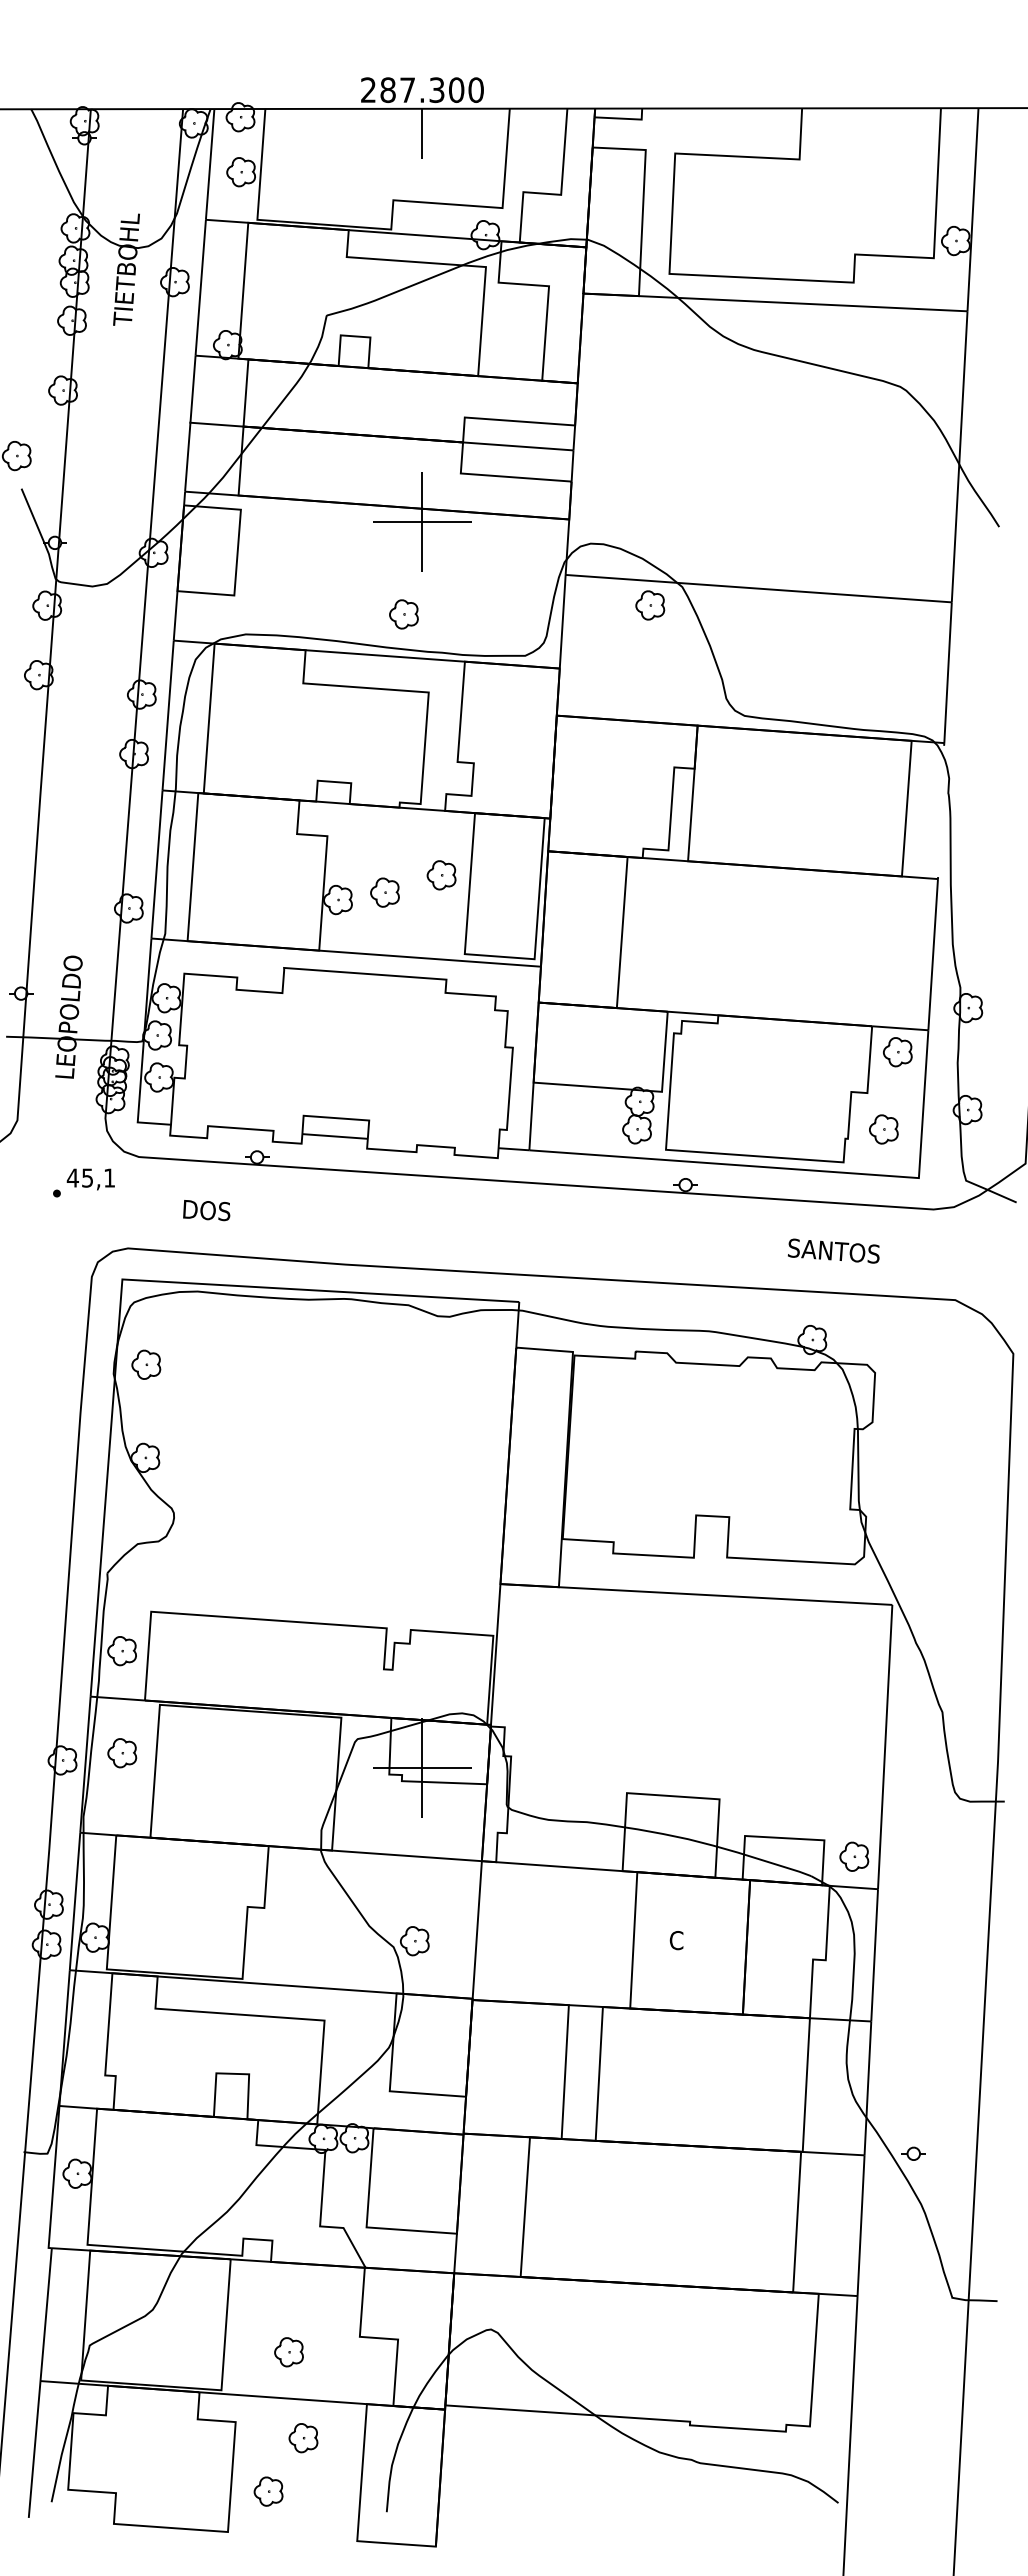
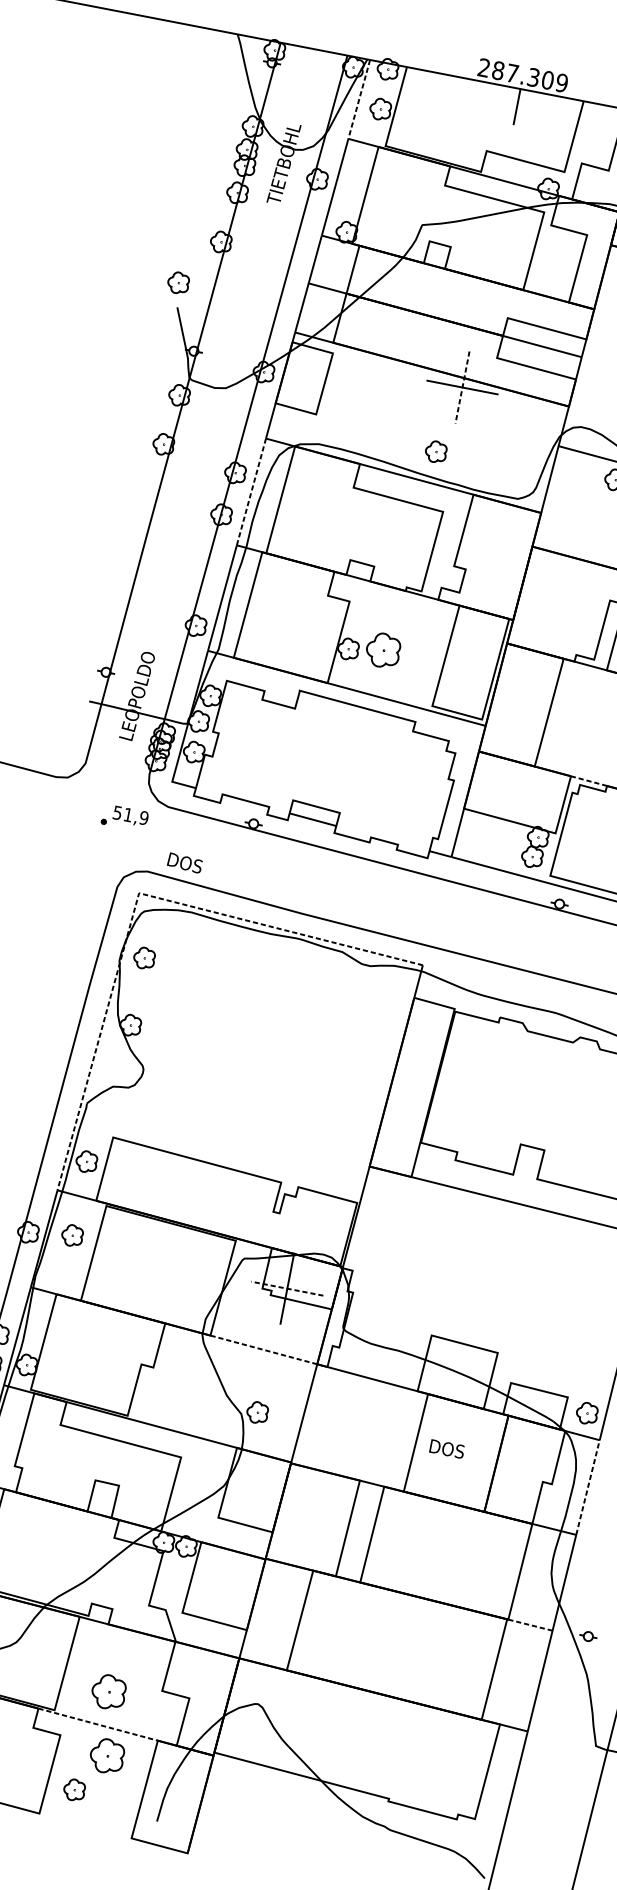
text: (475, 90) -> (561, 83), 287.300 -> 287.309
line: (210, 164) -> (359, 99), solid -> dashed
line: (422, 521) -> (462, 387), solid -> dashed
line: (168, 716) -> (251, 492), solid -> dashed
part: (441, 875) -> (426, 645), removed
part: (384, 892) -> (382, 650), size x1.6
line: (692, 1013) -> (588, 781), solid -> dashed
text: (90, 1177) -> (130, 815), 45,1 -> 51,9
text: (206, 1210) -> (184, 863), moved
line: (121, 1289) -> (137, 900), solid -> dashed
line: (422, 1768) -> (287, 1288), solid -> dashed
line: (406, 1855) -> (263, 1349), solid -> dashed
text: (676, 1940) -> (446, 1448), C -> DOS
line: (874, 1954) -> (588, 1486), solid -> dashed
line: (833, 2153) -> (530, 1625), solid -> dashed
part: (288, 2352) -> (108, 1692), size x1.6
line: (283, 2398) -> (98, 1724), solid -> dashed
part: (303, 2438) -> (107, 1756), size x1.6

